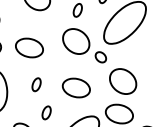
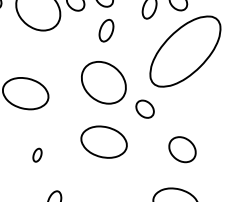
part: (123, 81) -> (182, 149), size x0.6
part: (36, 84) -> (37, 154), size x0.6
part: (75, 87) -> (102, 141), moved

